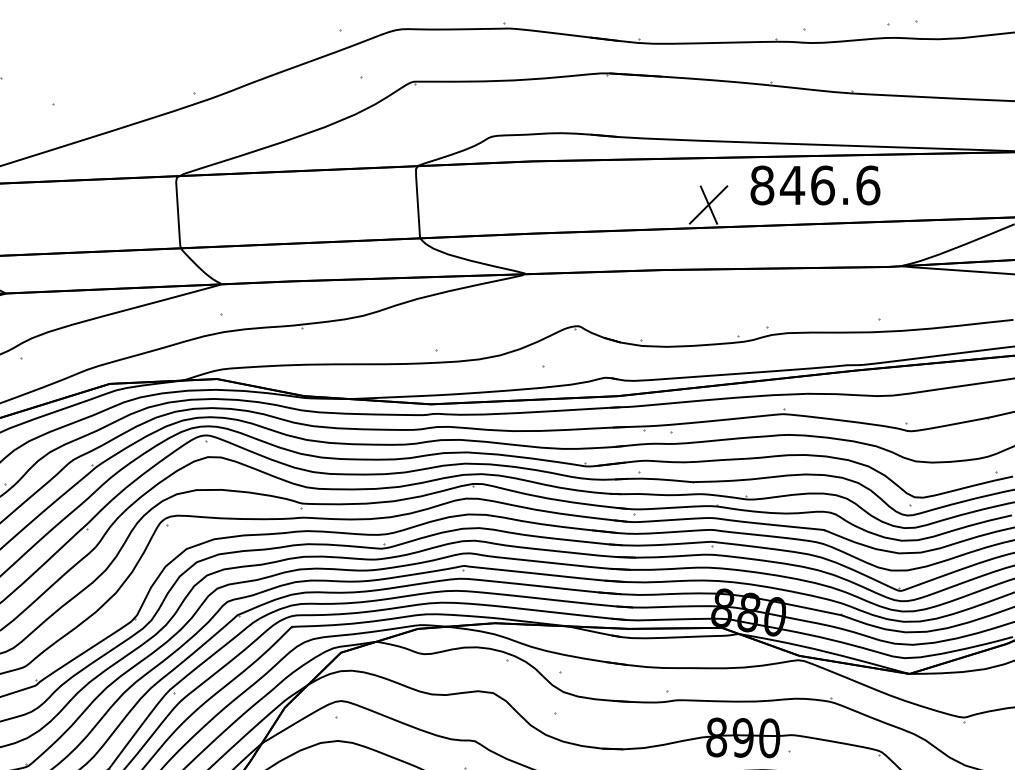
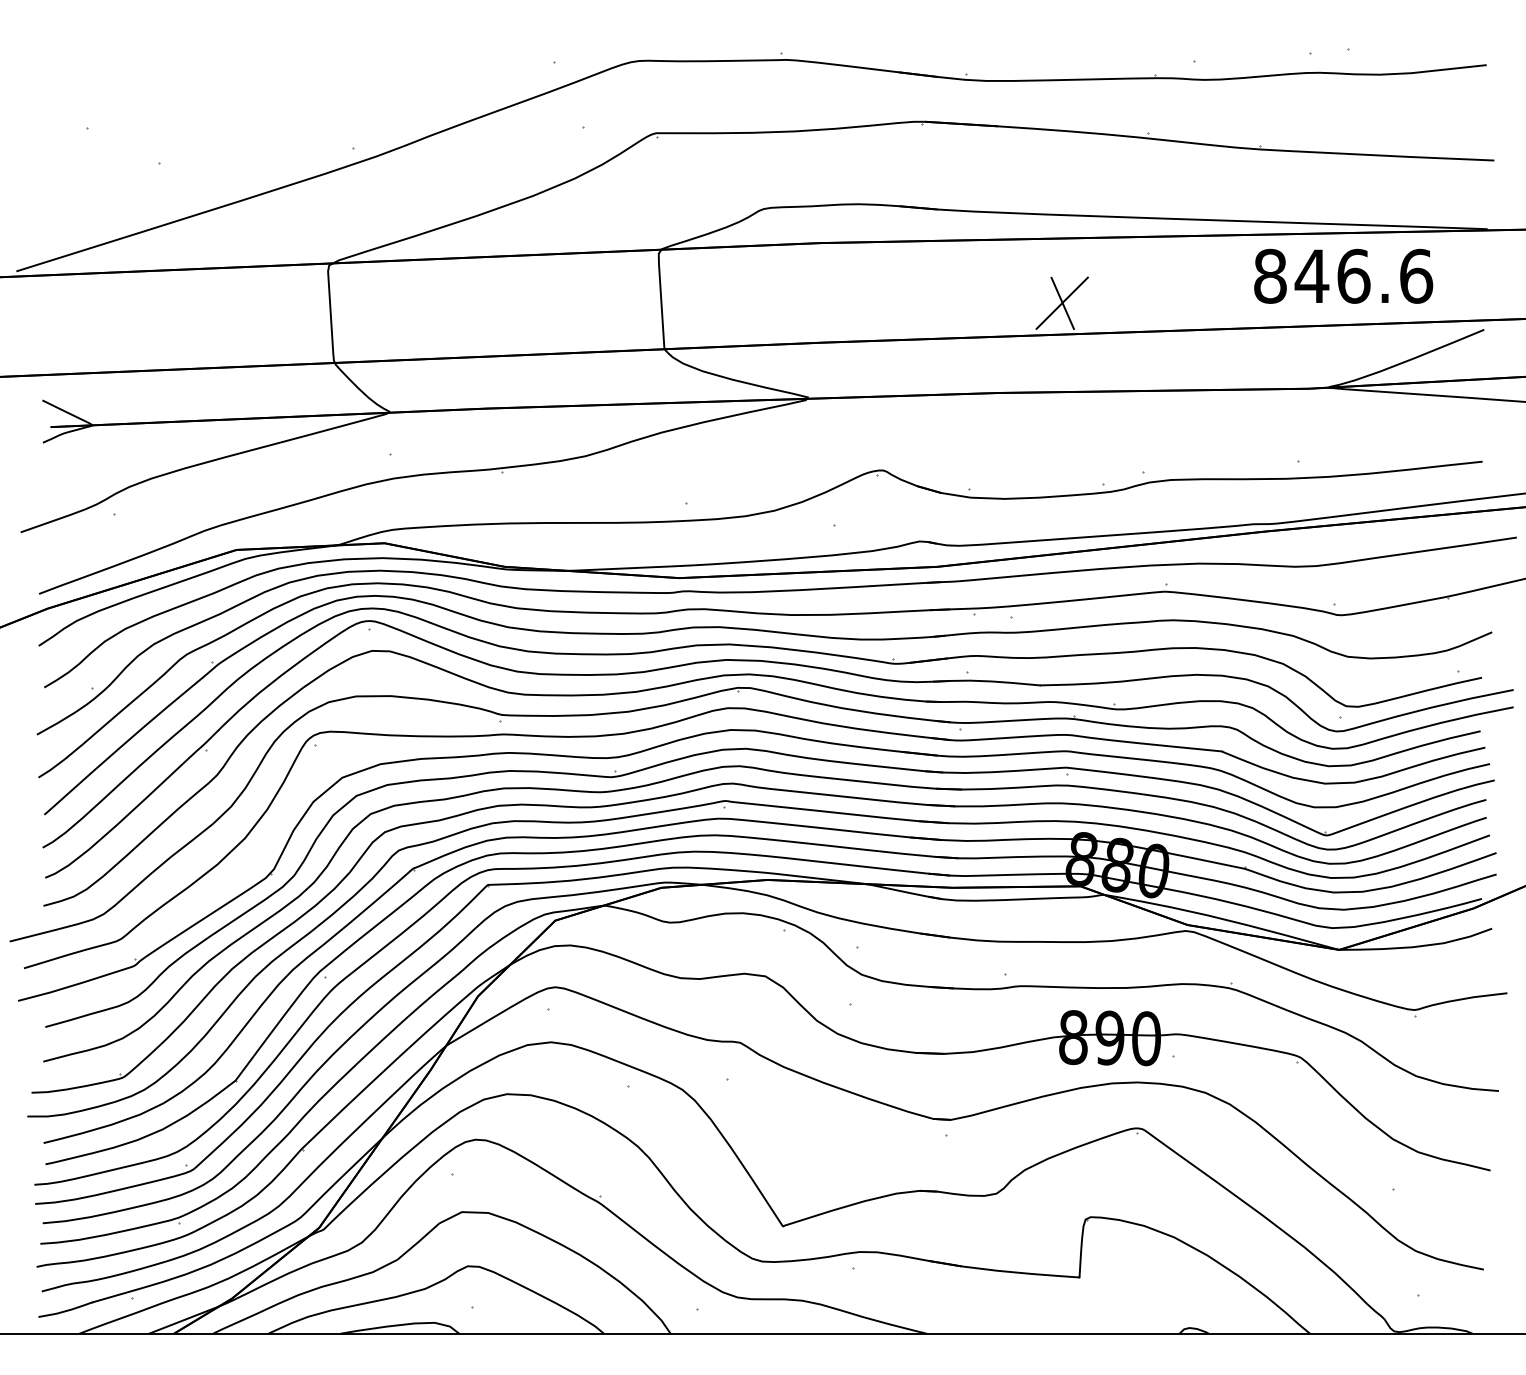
text: (815, 184) -> (1343, 275), moved

